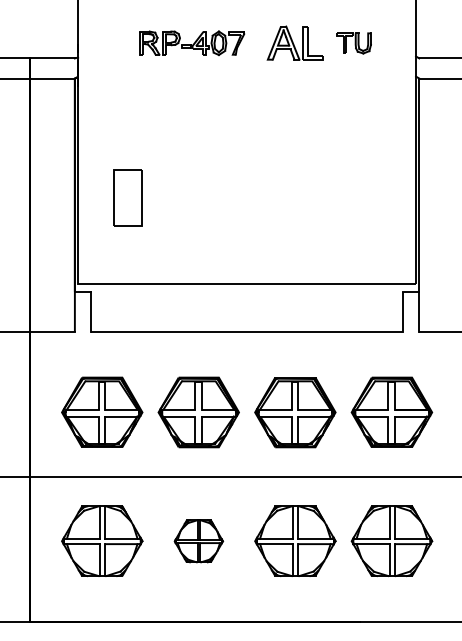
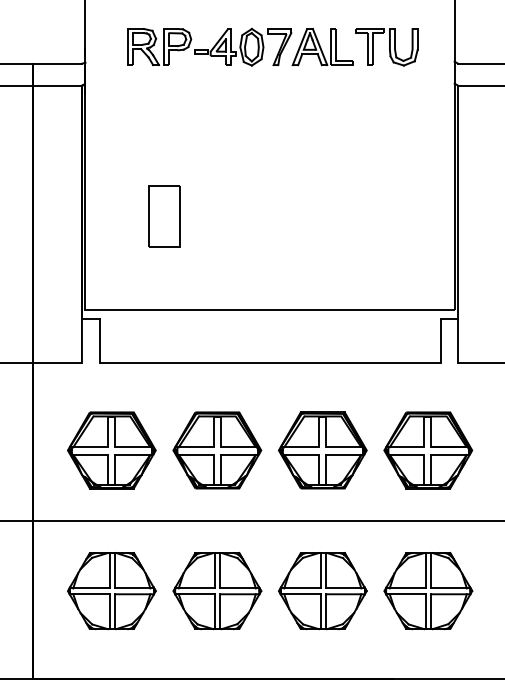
part: (191, 42) -> (209, 46), size x1.43
part: (353, 43) -> (386, 47), size x1.67
part: (128, 198) -> (164, 216), moved
part: (198, 541) -> (217, 591), size x1.67

